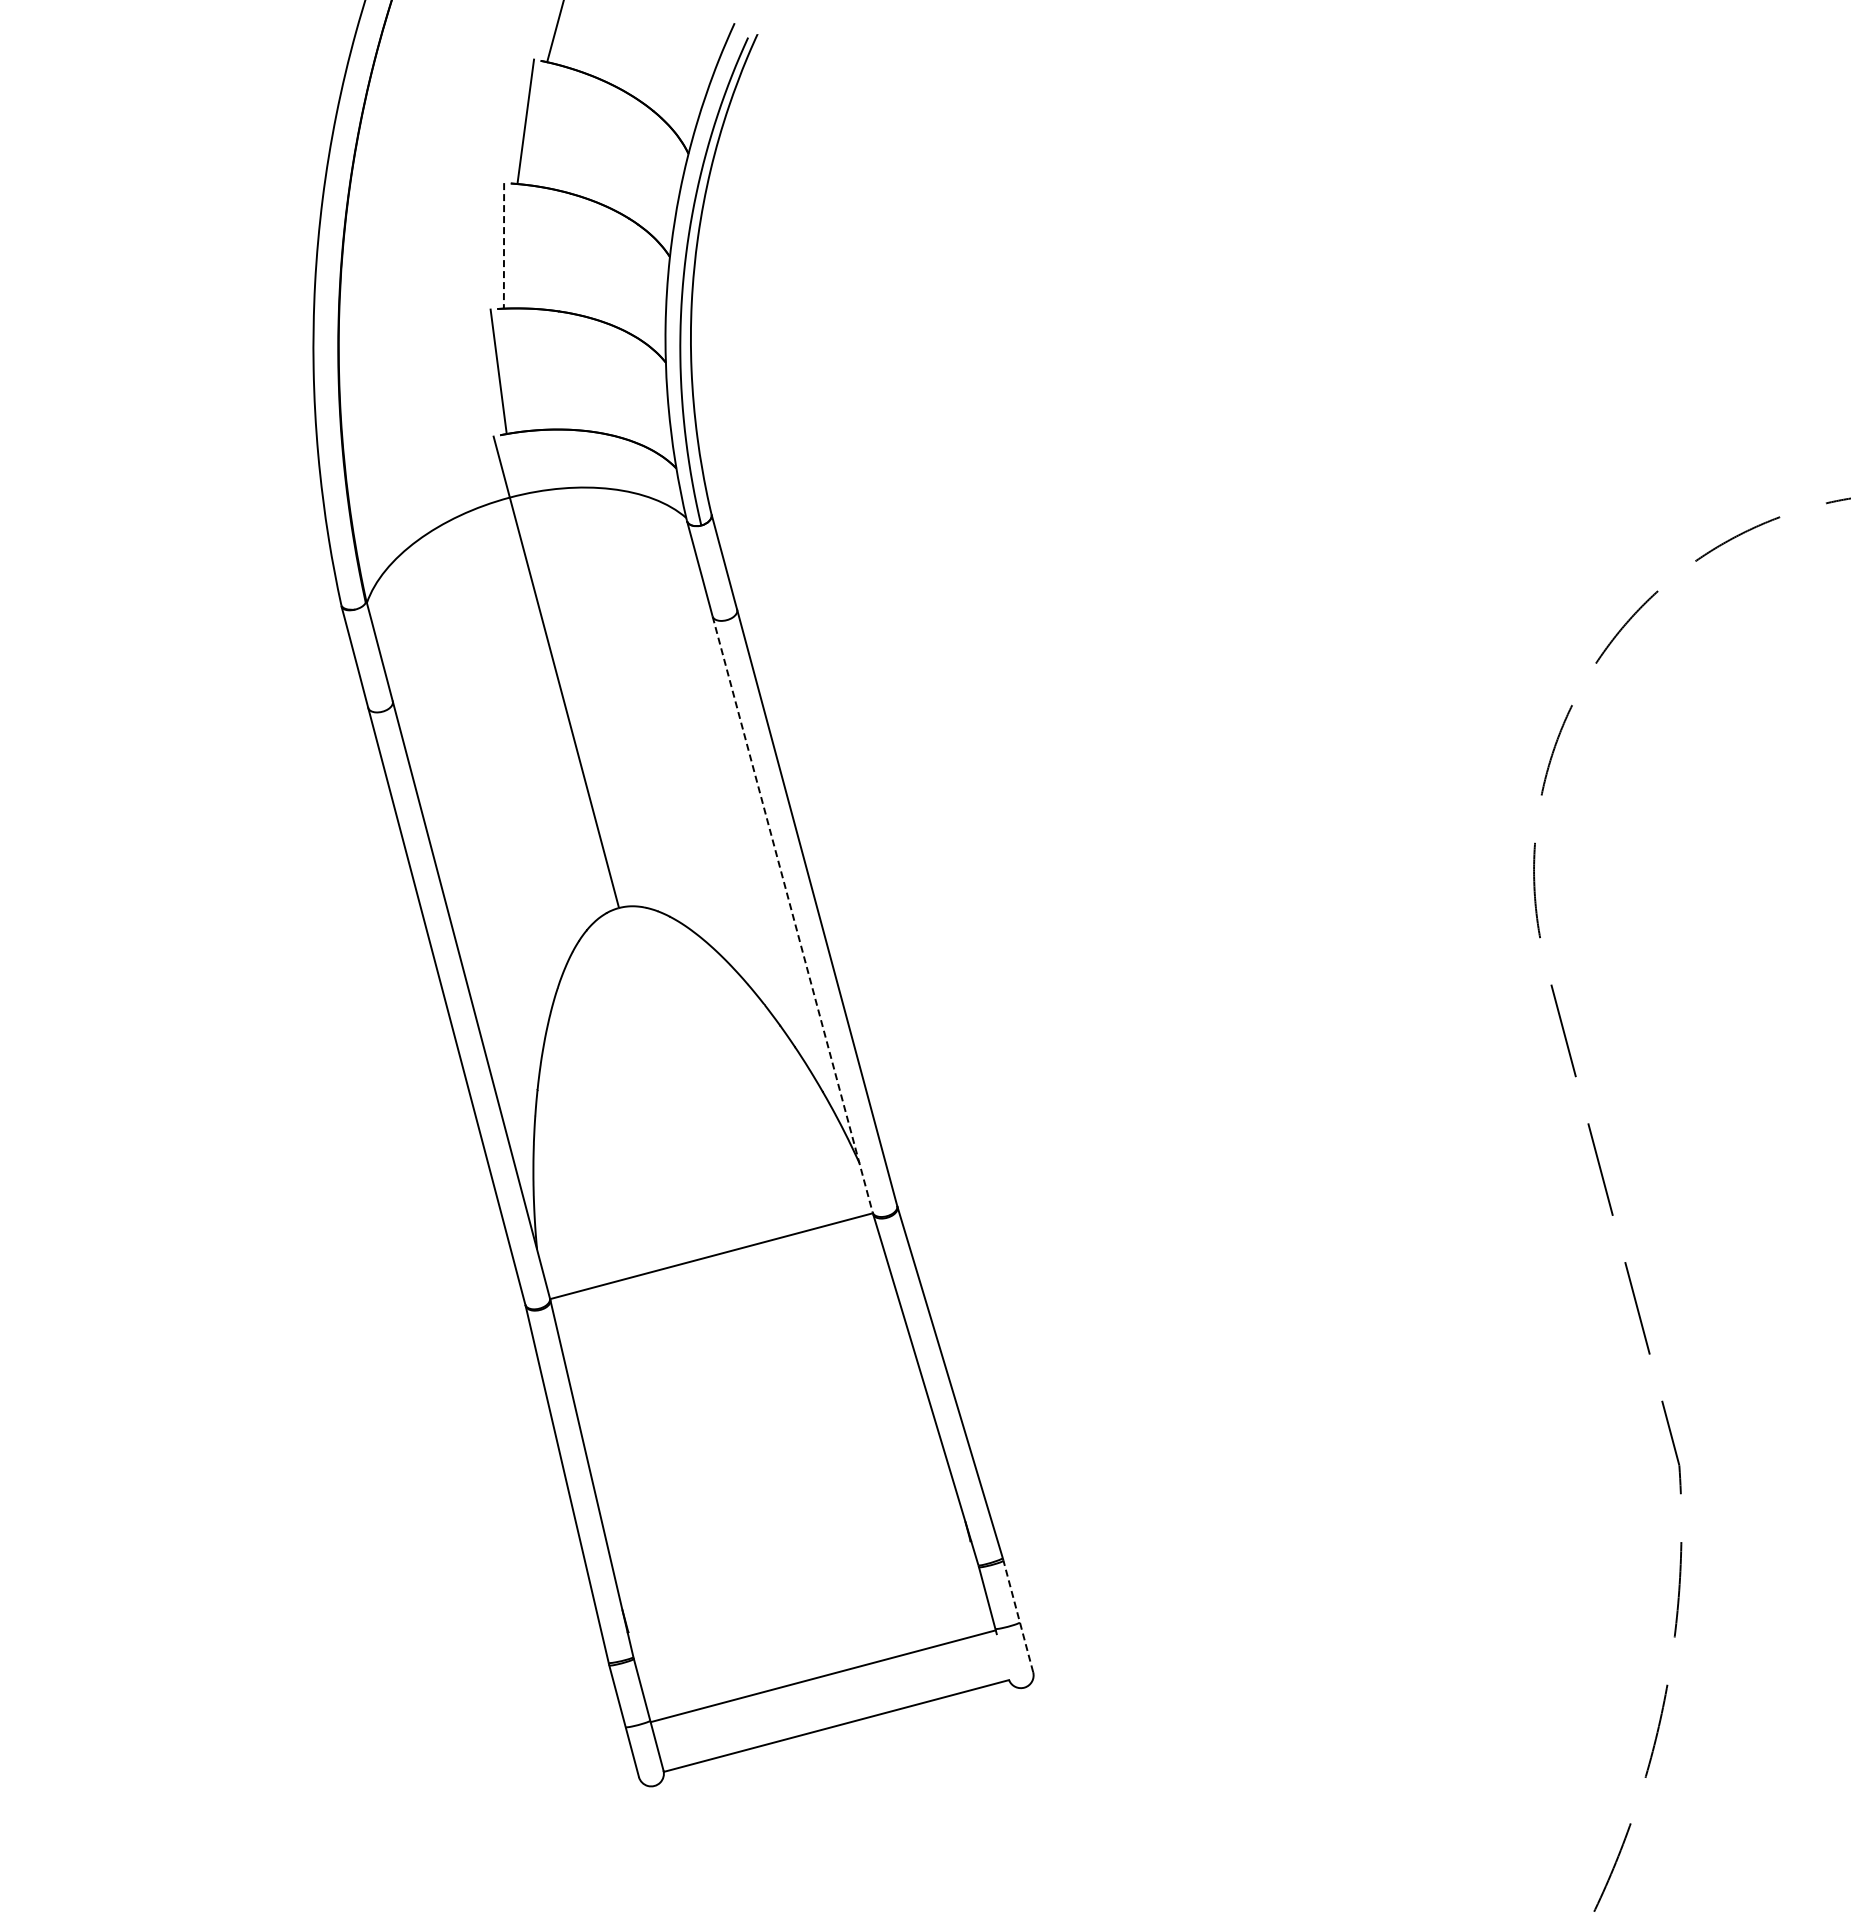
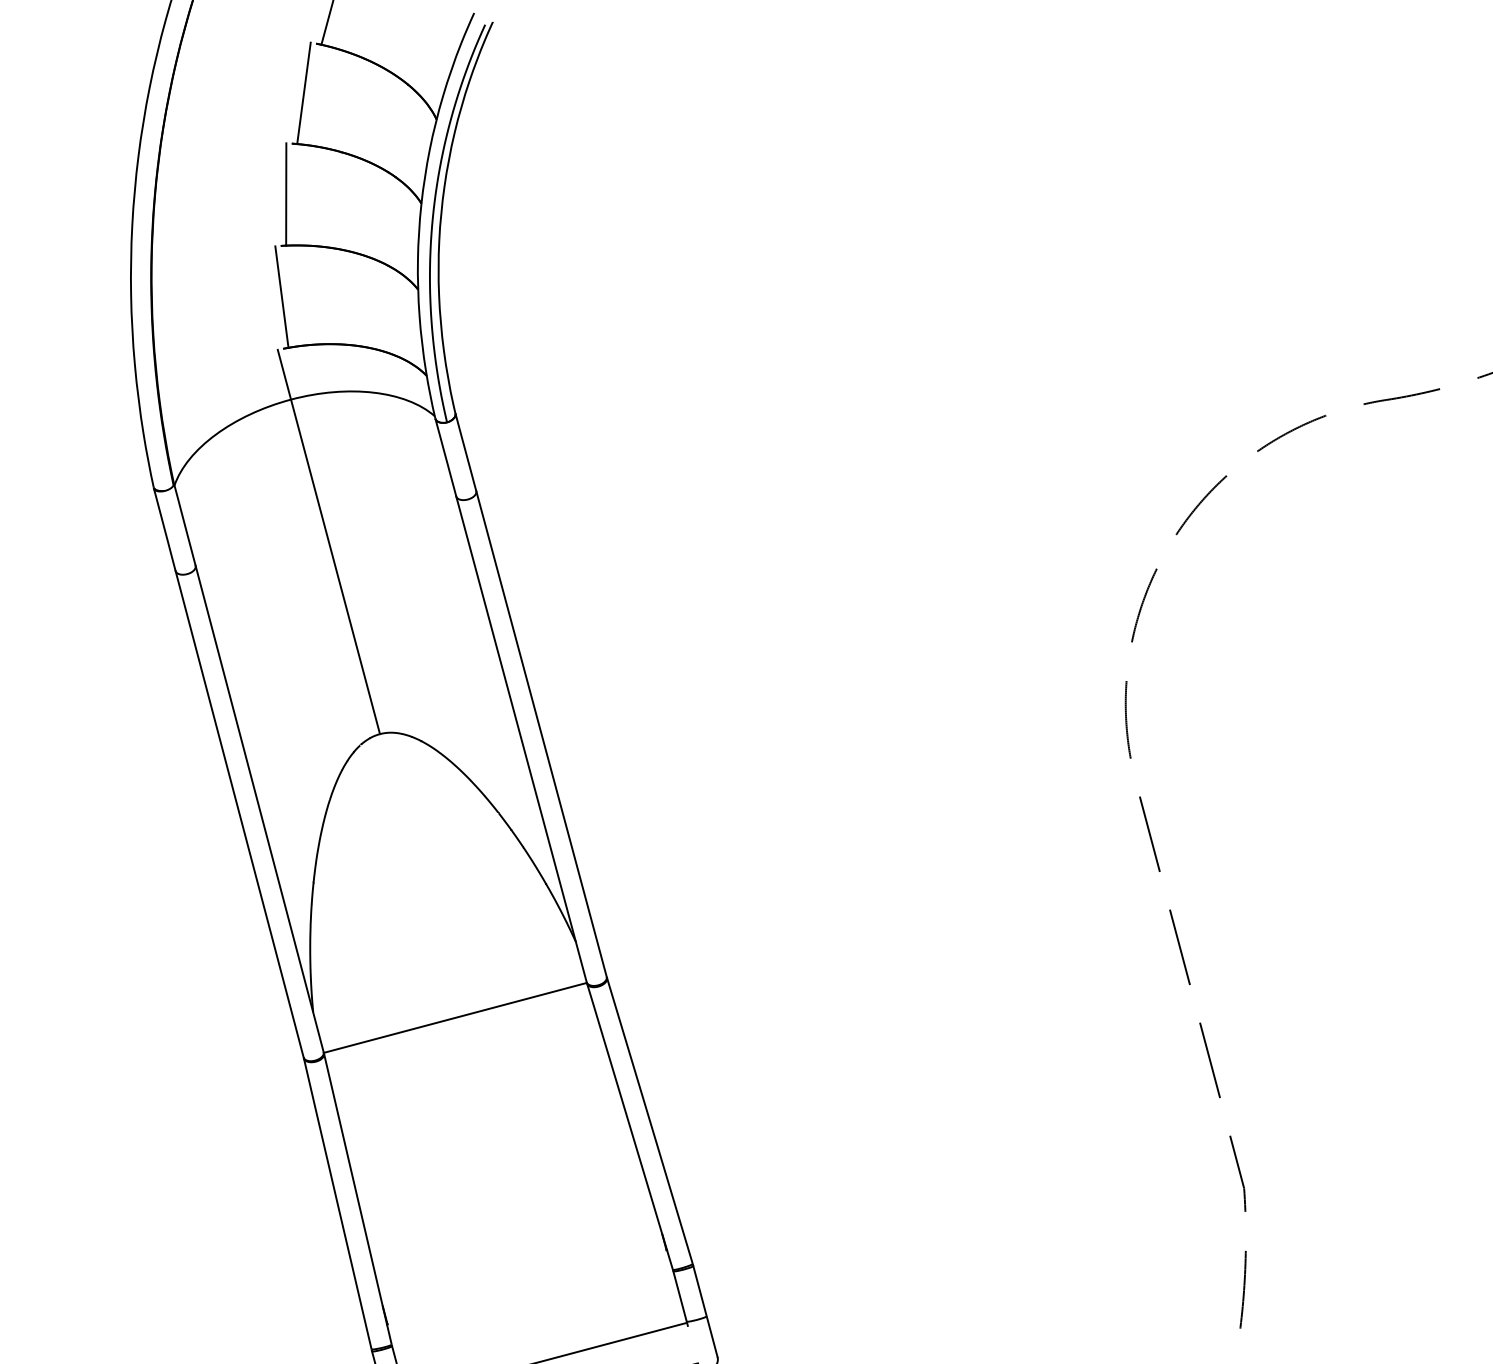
line: (504, 245) -> (286, 194), dashed -> solid
line: (792, 914) -> (521, 739), dashed -> solid
line: (1018, 1616) -> (705, 1311), dashed -> solid

